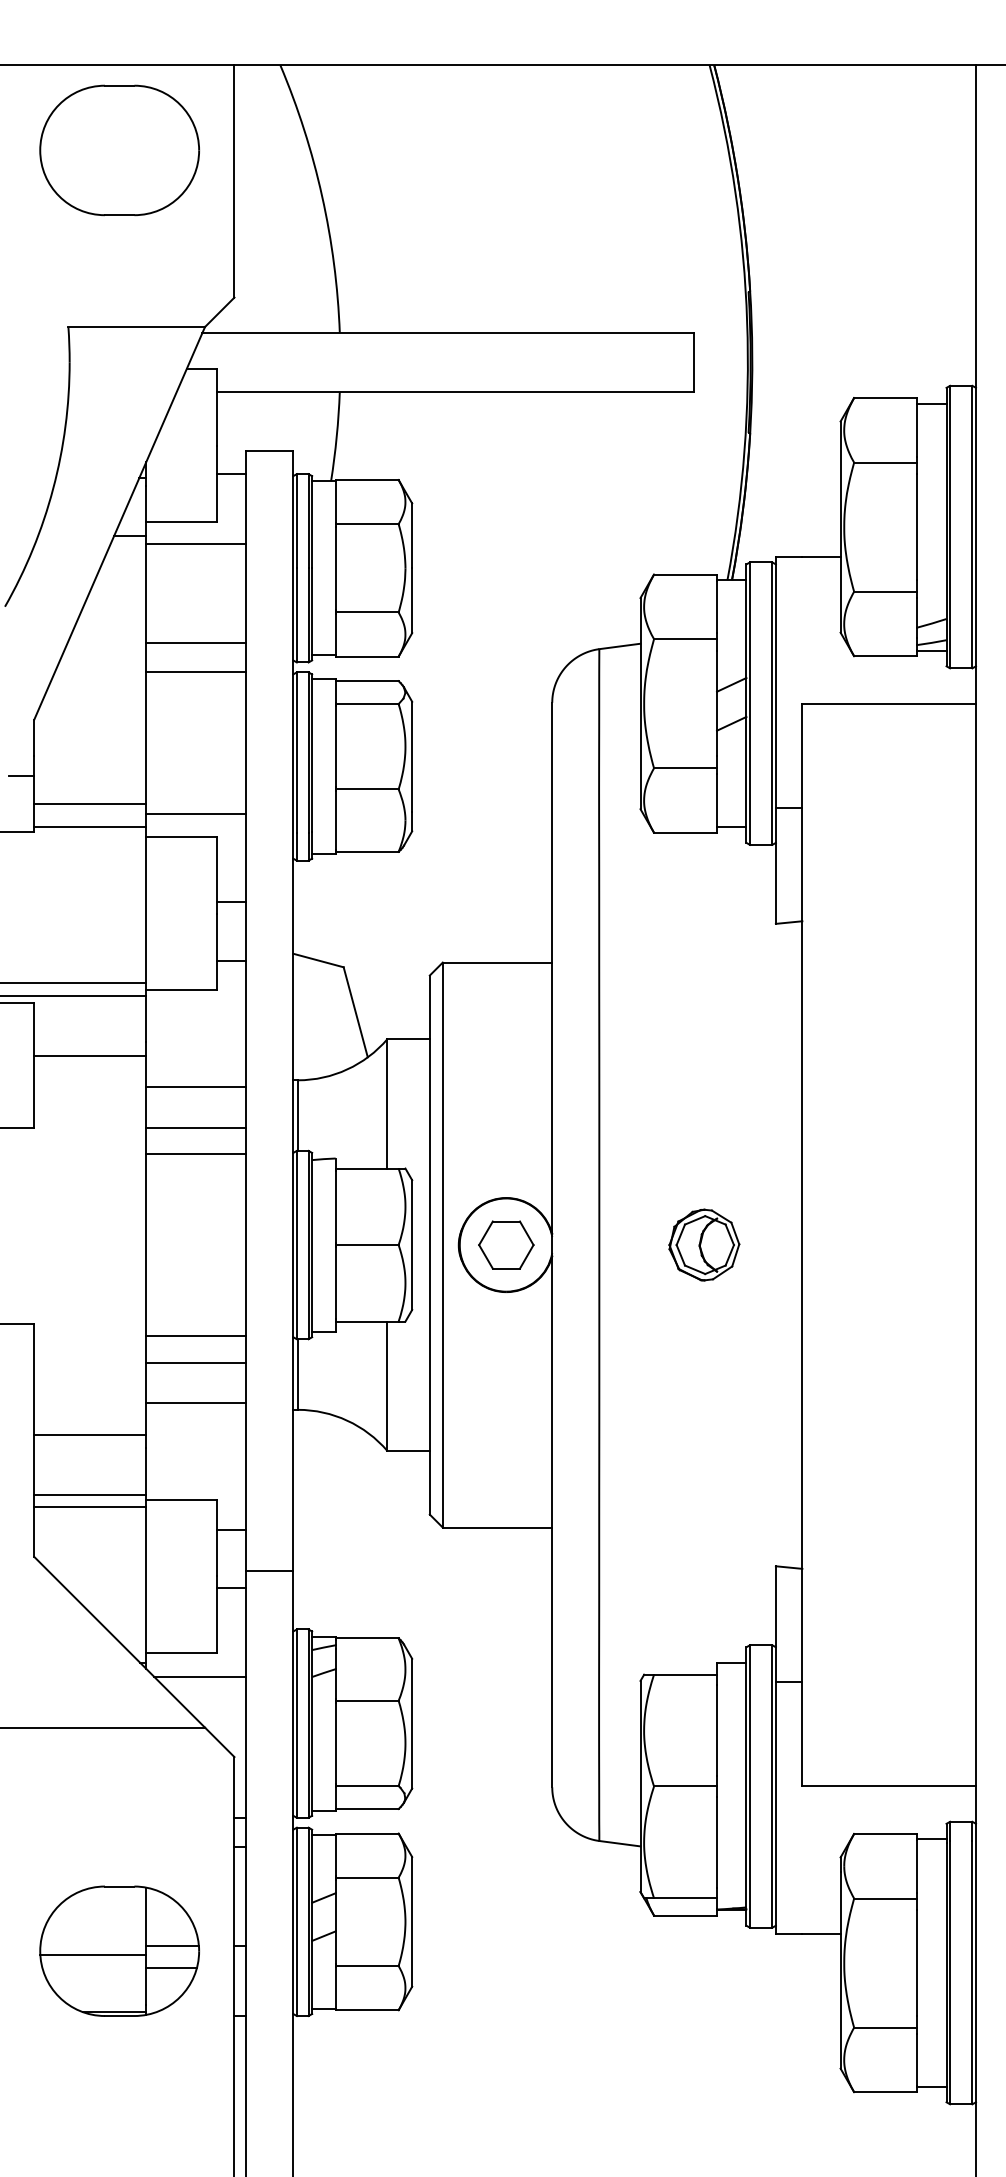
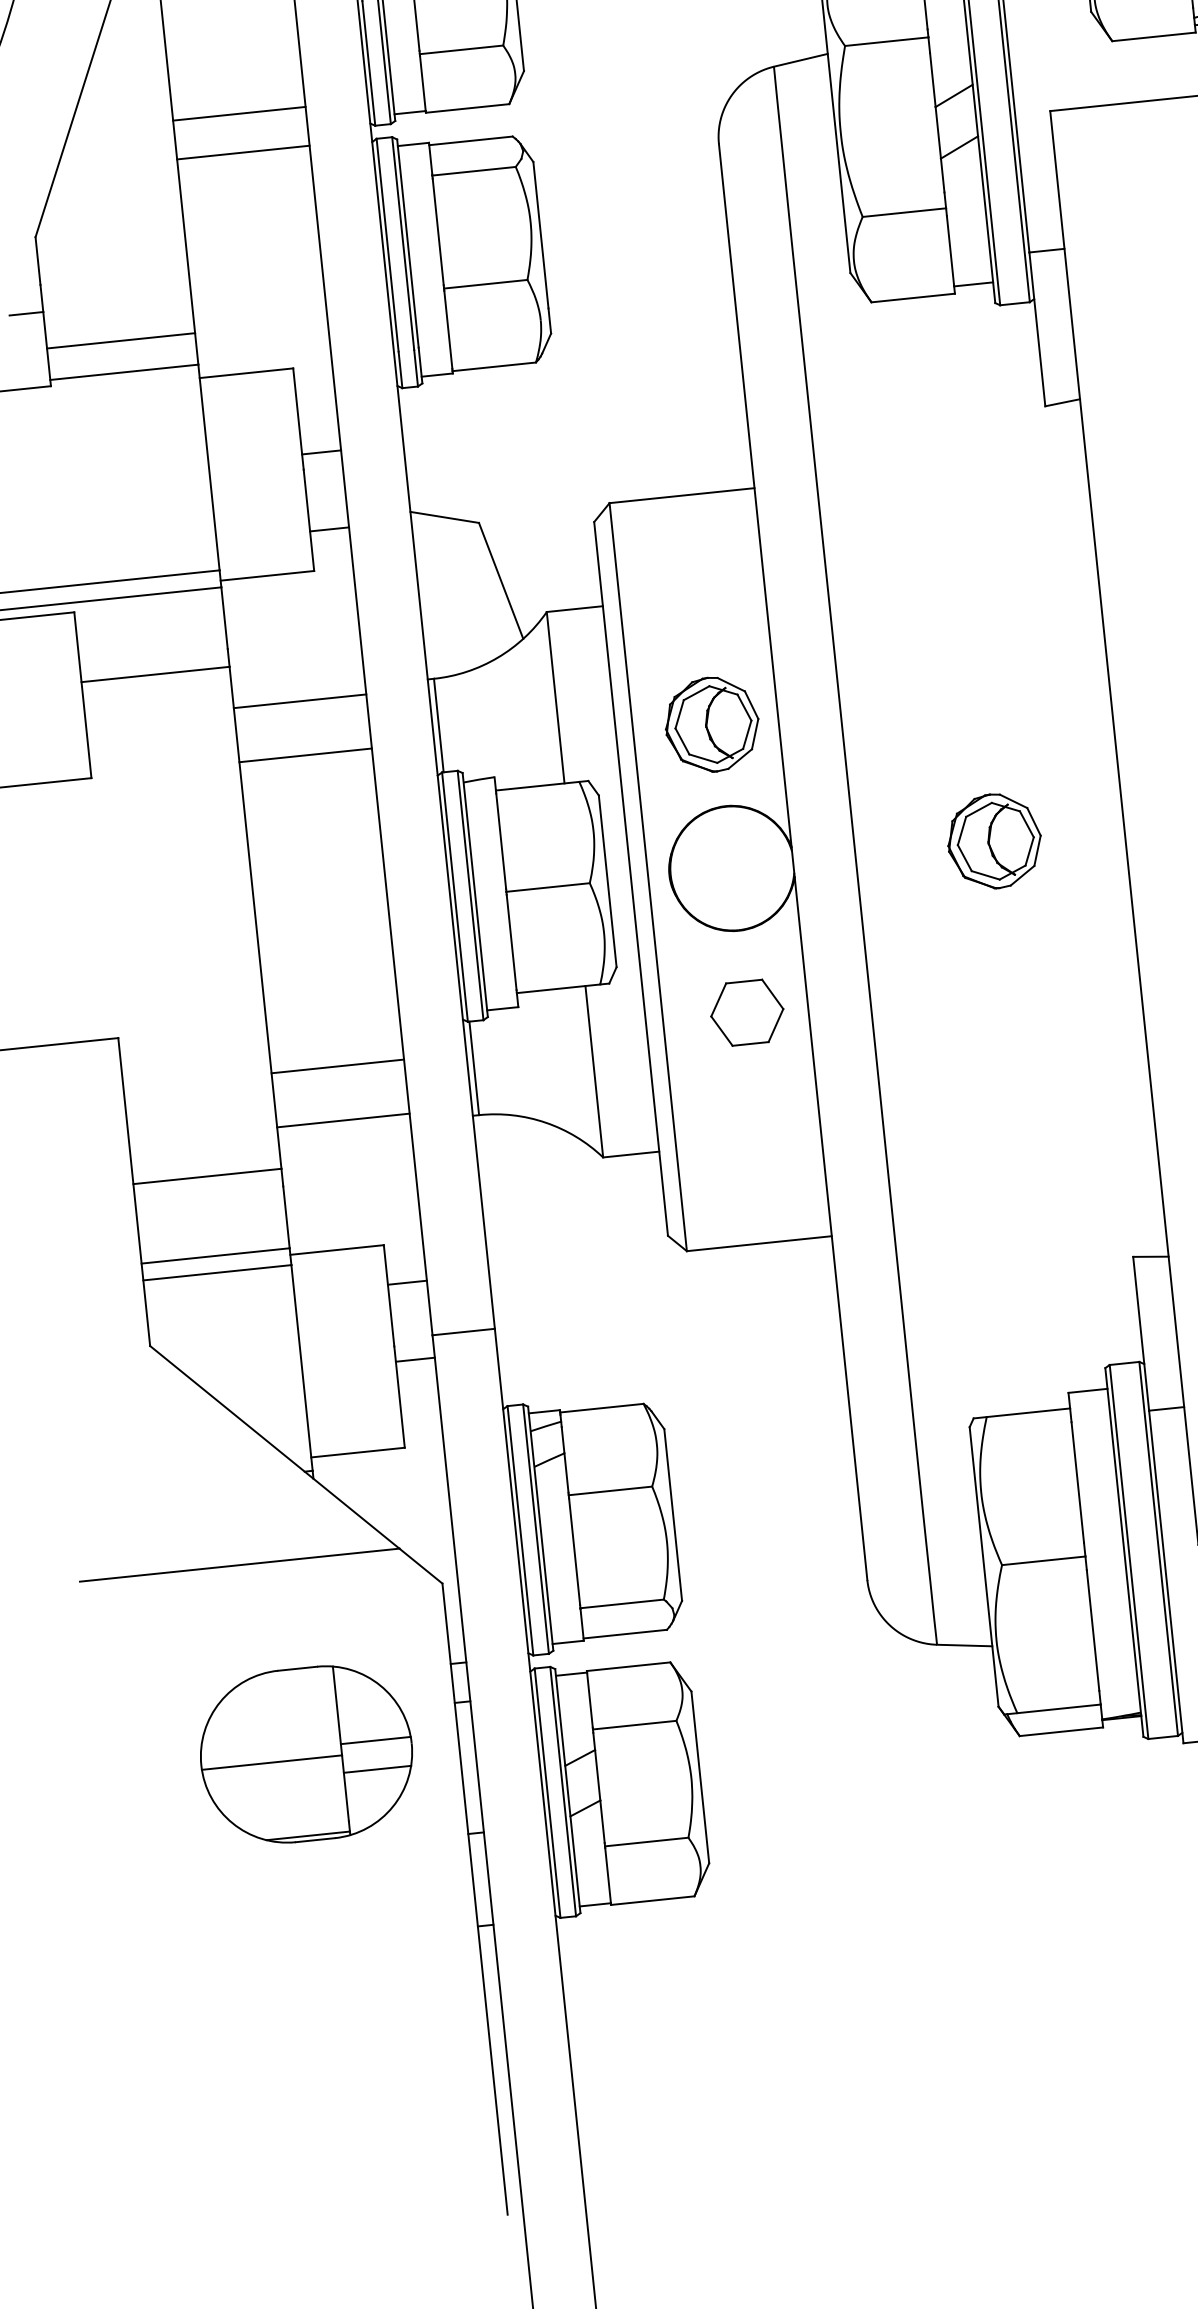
line: (196, 813) -> (263, 339), removed
part: (502, 1135) -> (712, 723), added
line: (196, 1154) -> (309, 790), removed
part: (506, 1244) -> (747, 1012), moved
line: (196, 1336) -> (334, 1031), removed
line: (199, 1676) -> (385, 1481), removed
part: (119, 1950) -> (306, 1753), moved

